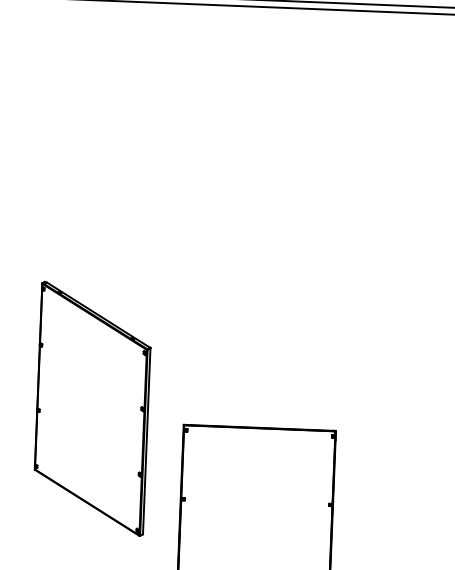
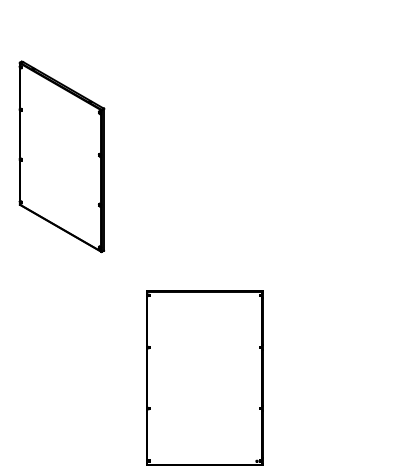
part: (92, 408) -> (61, 156), moved

